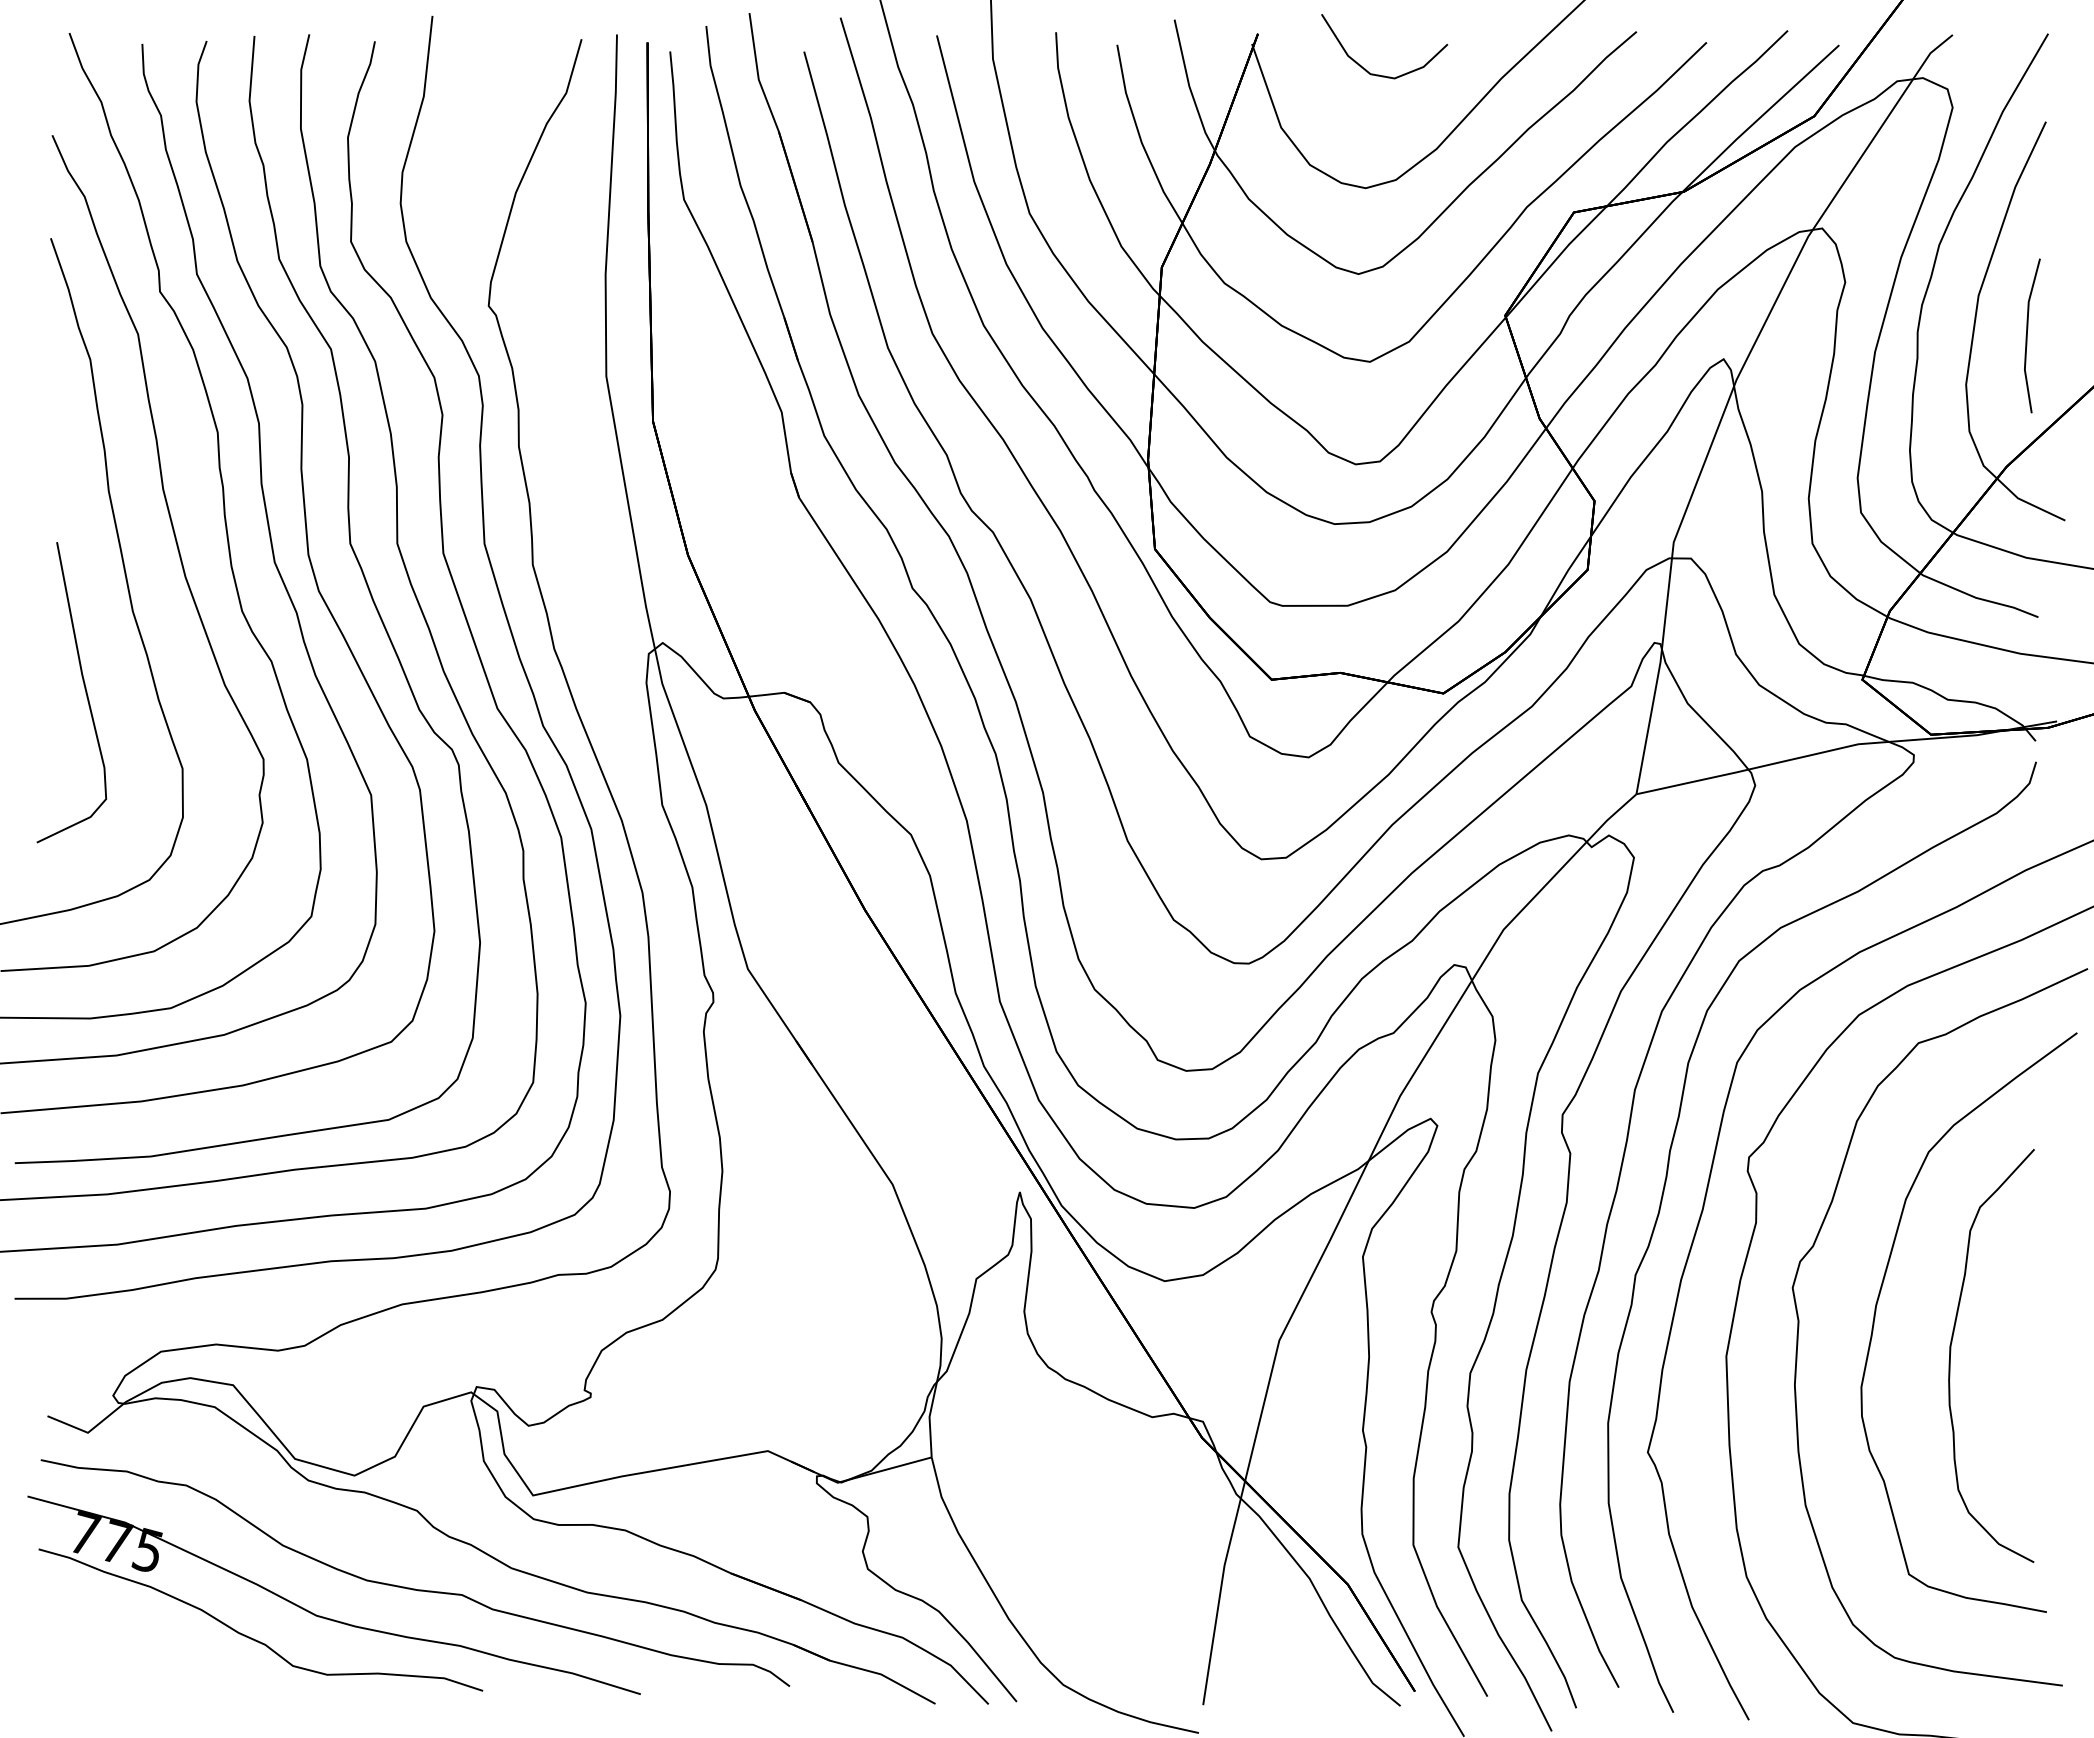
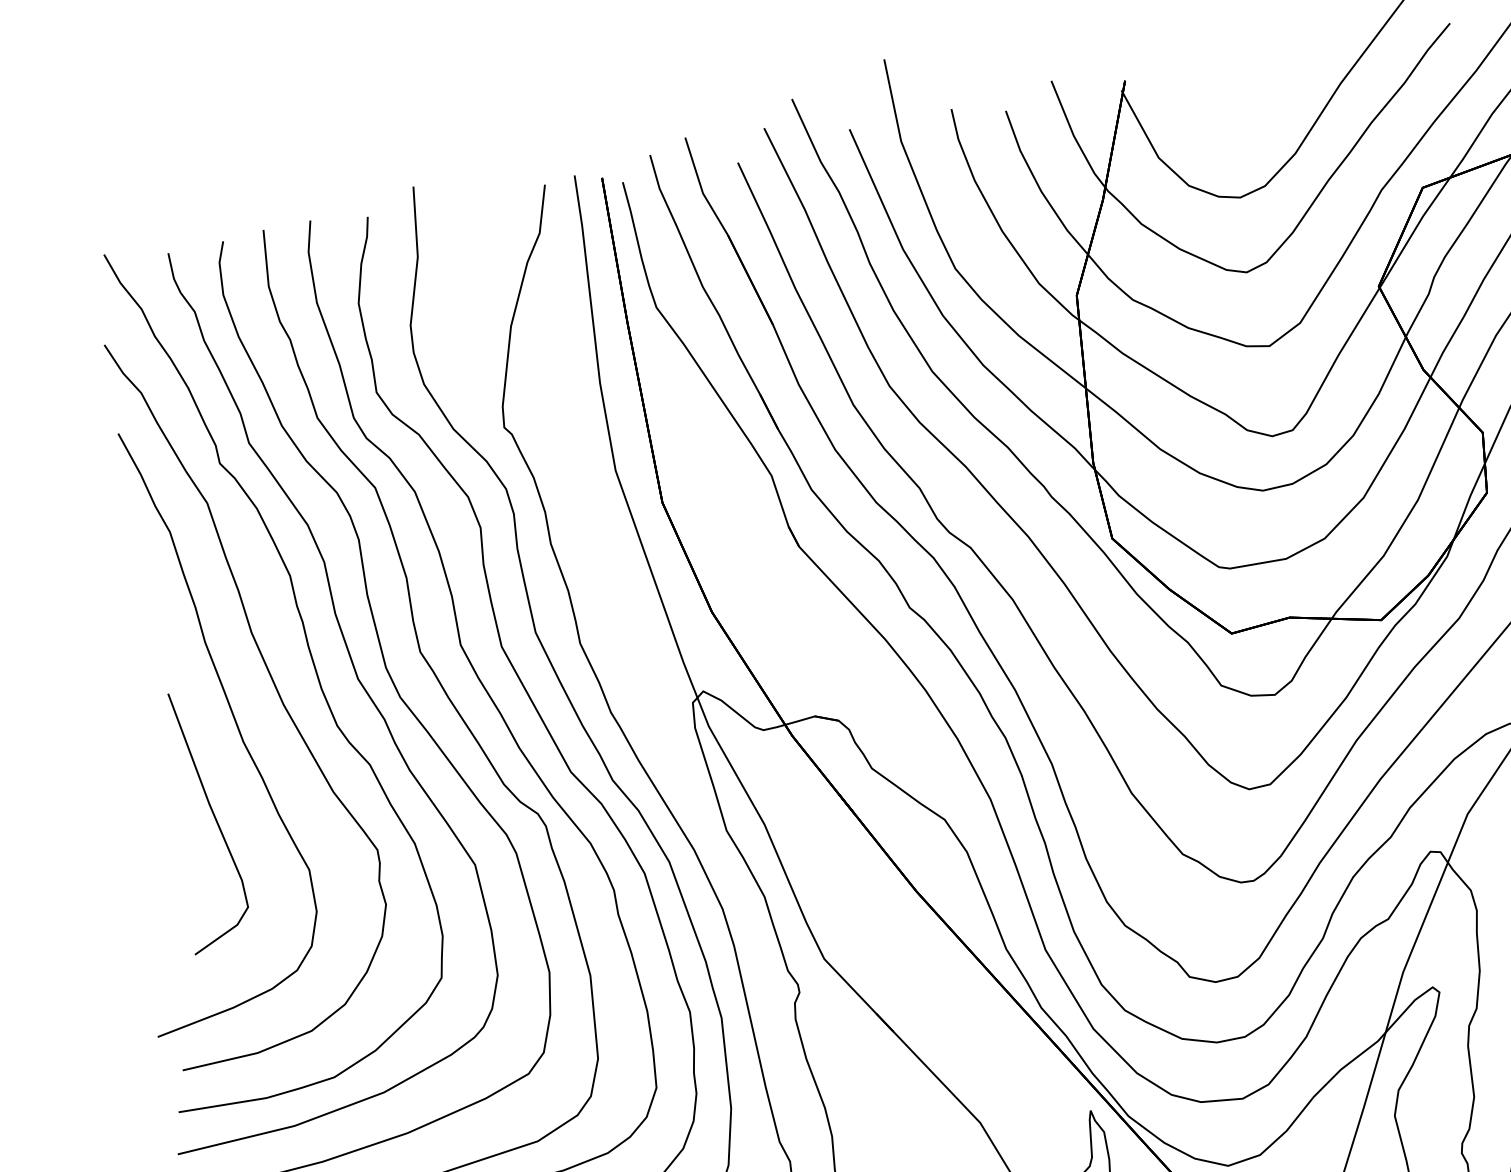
part: (1379, 74) -> (1235, 97), removed

